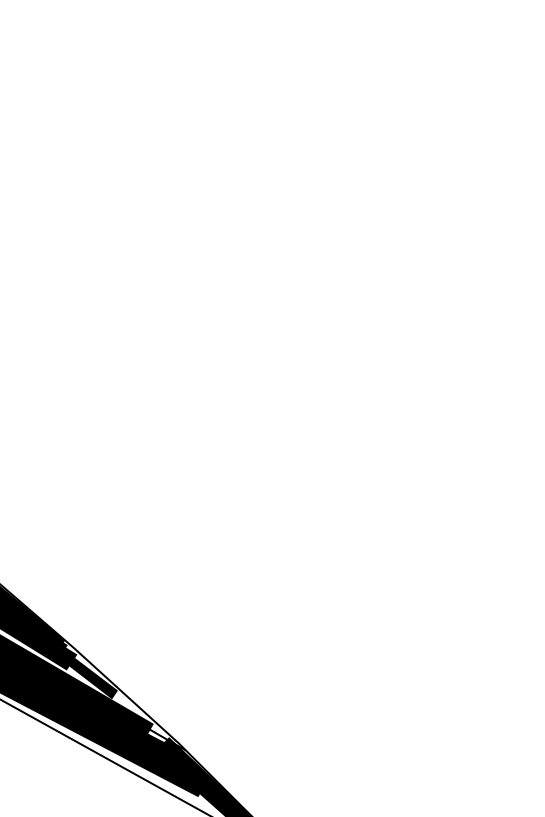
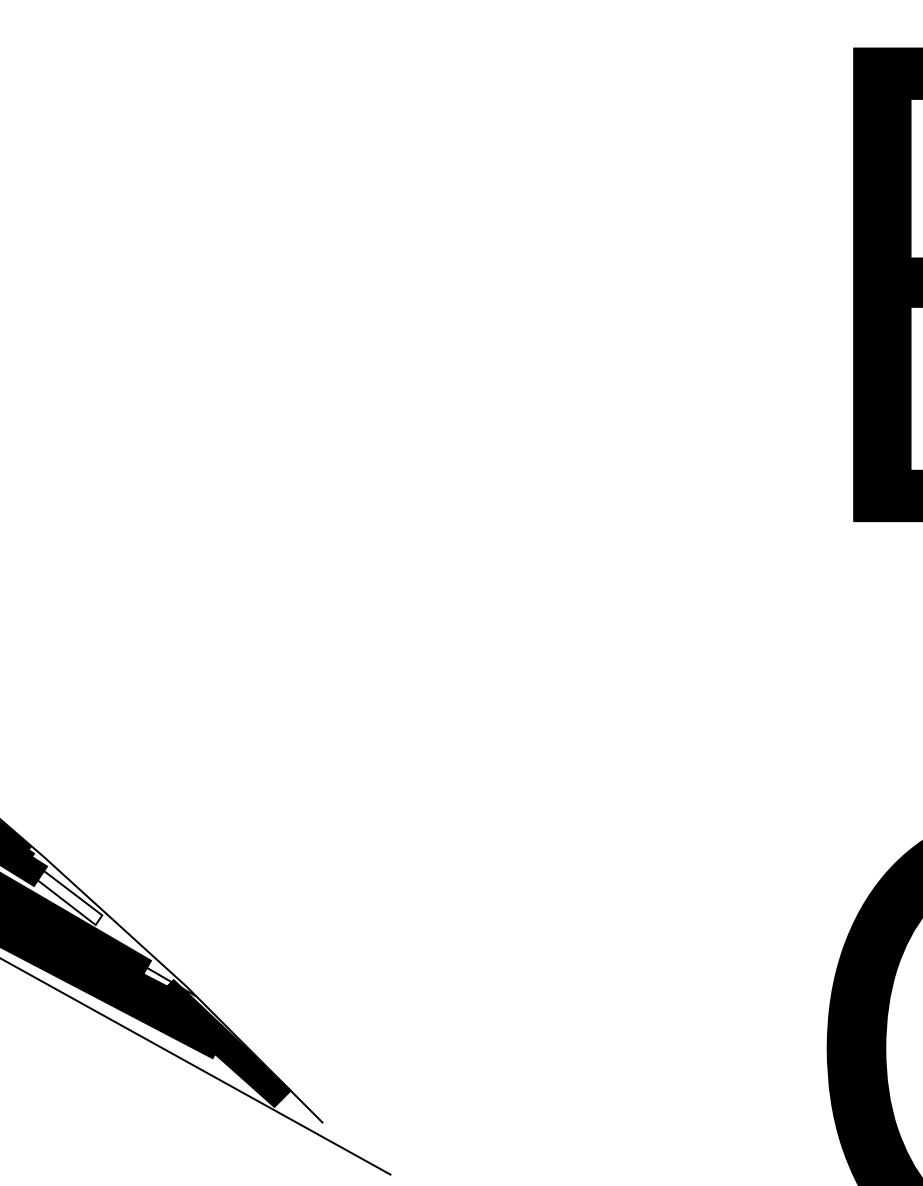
fill: (83, 671) -> (56, 889), removed

